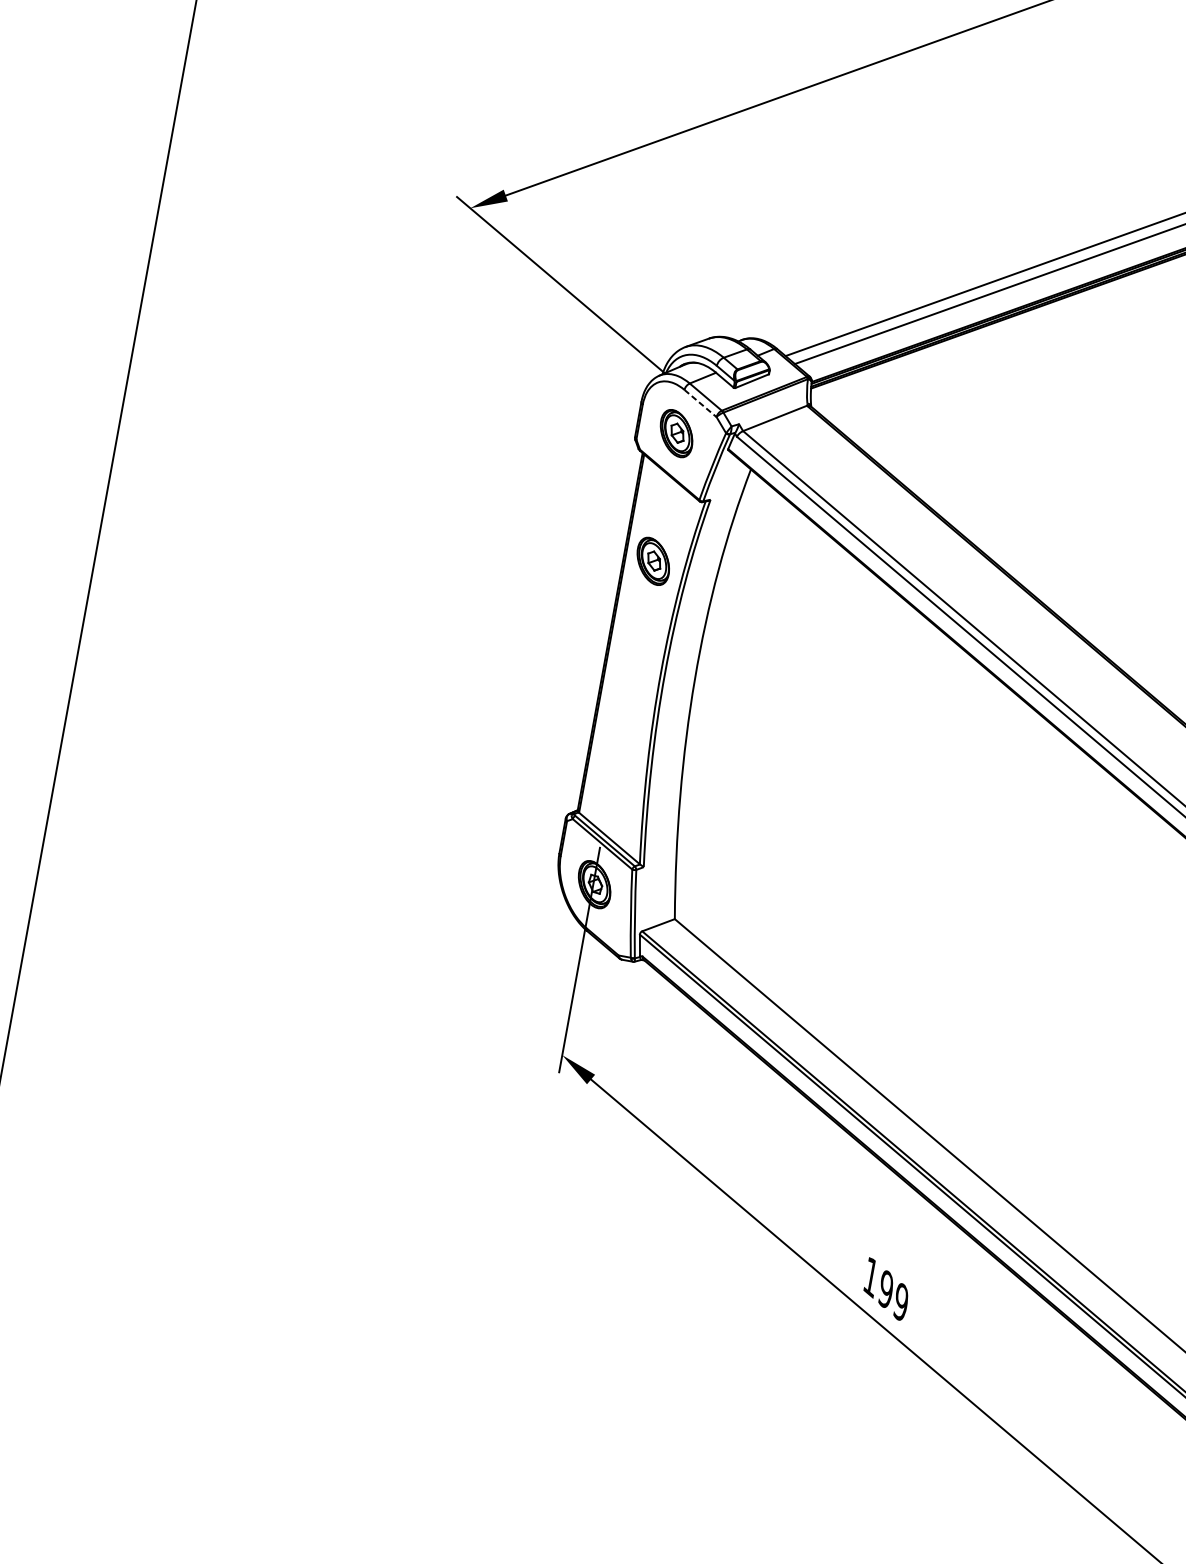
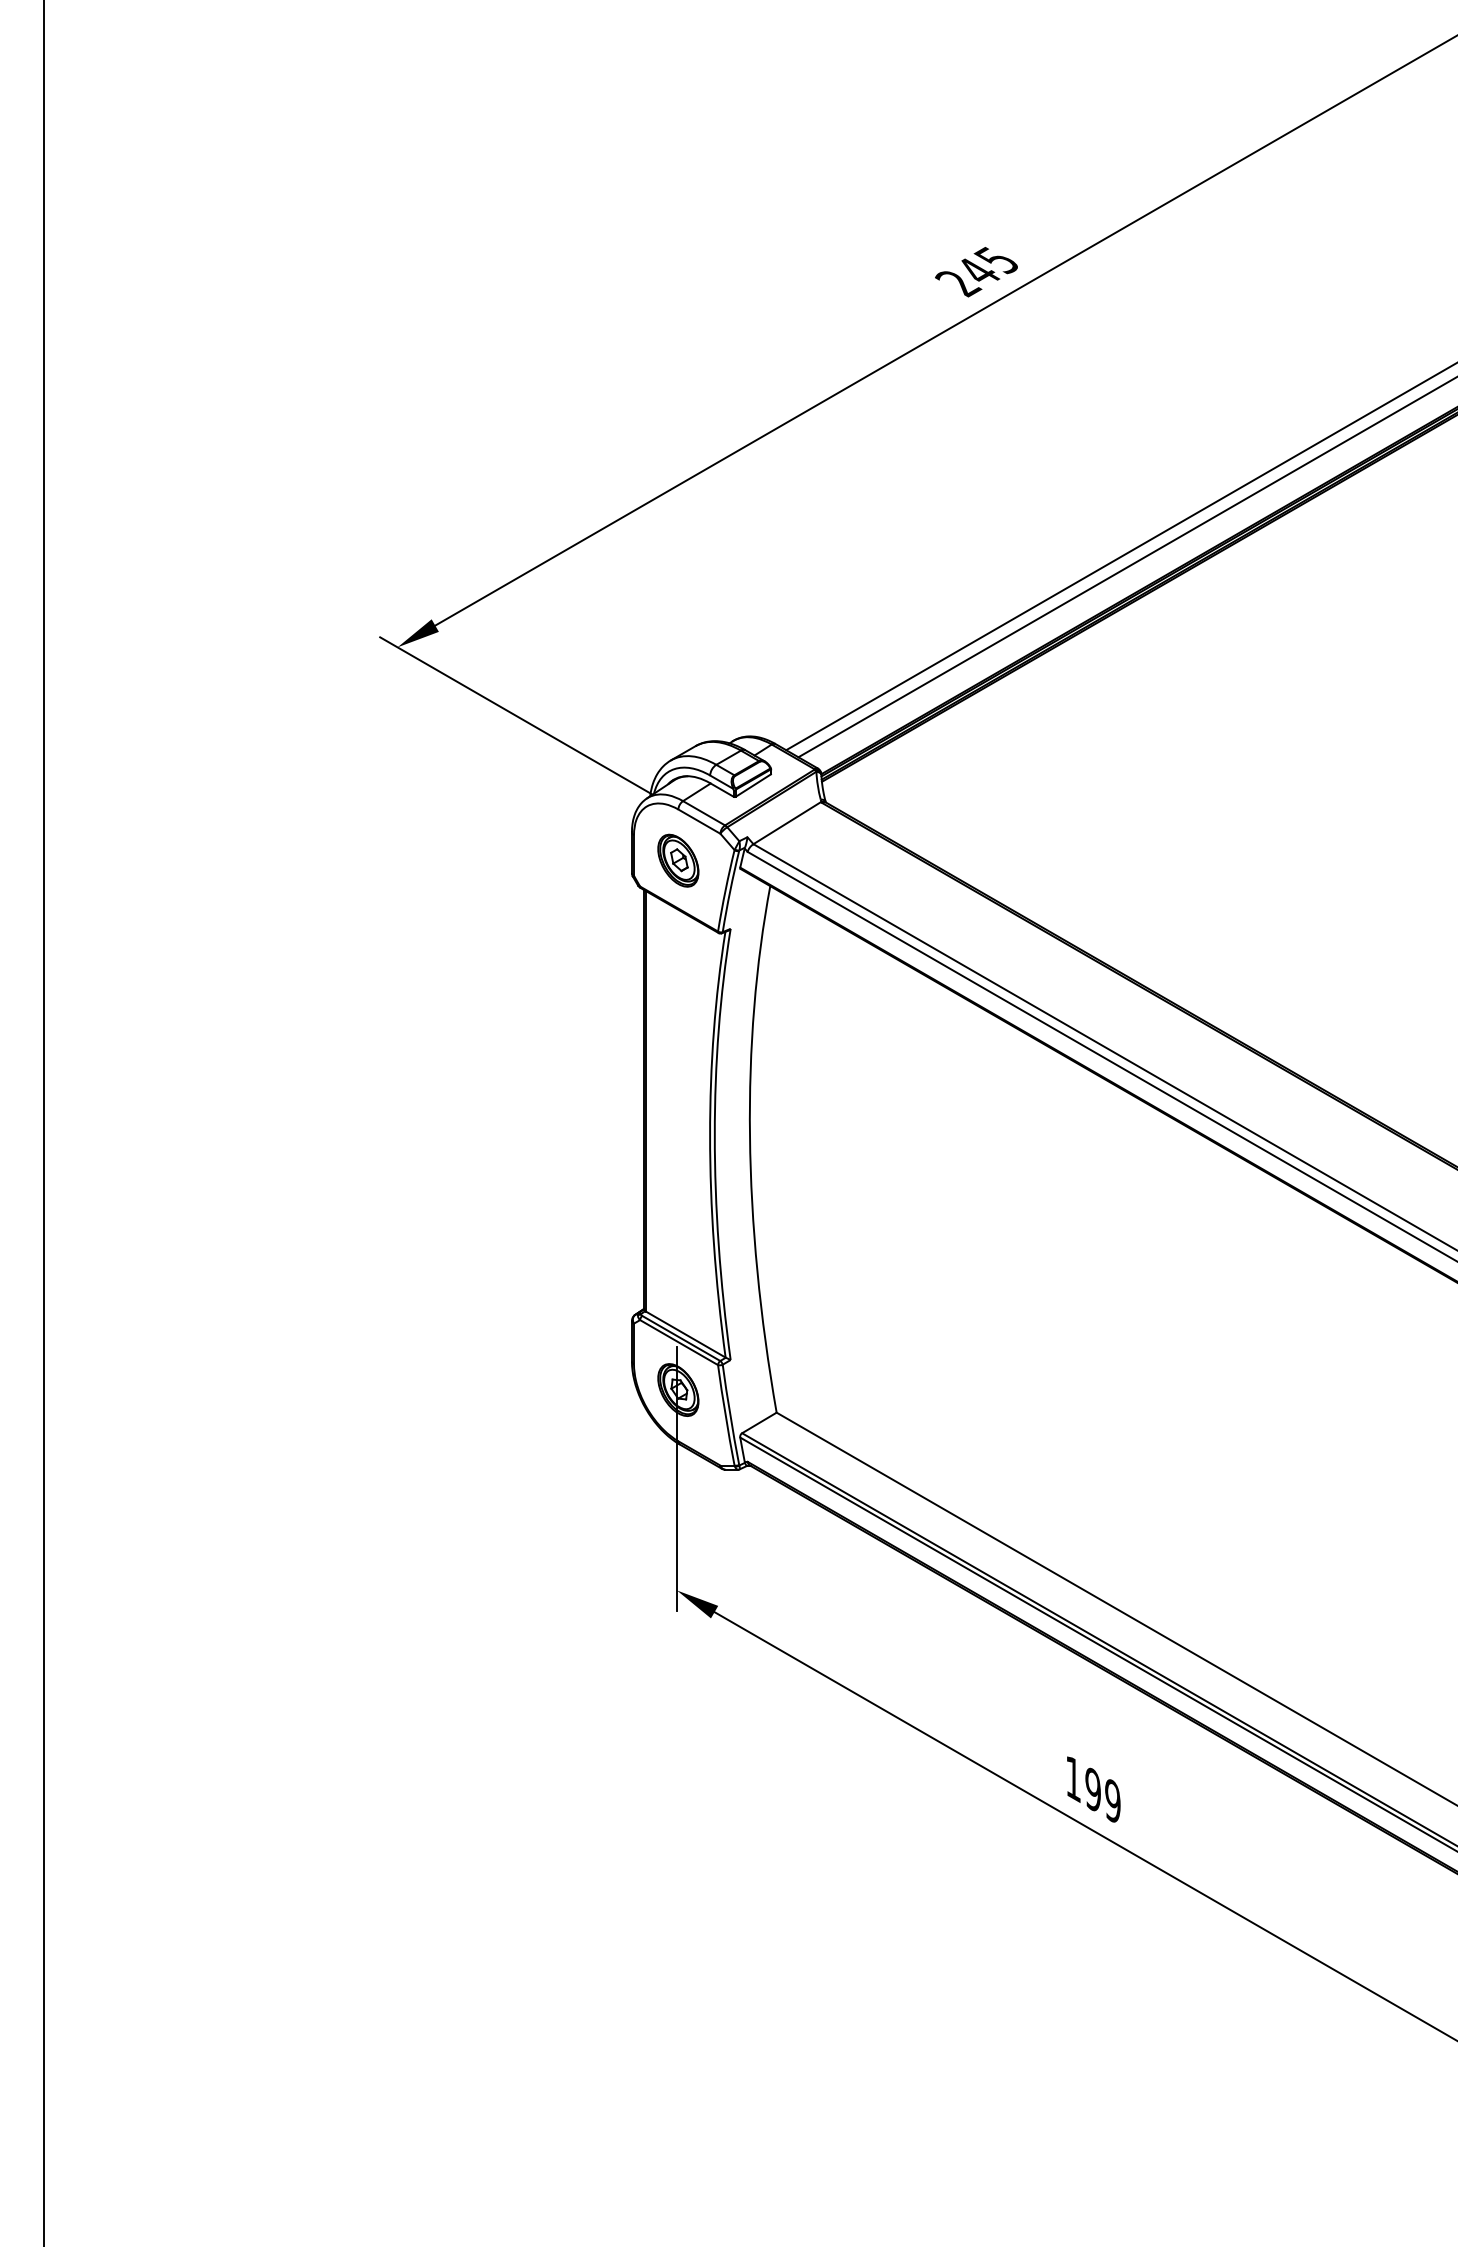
line: (700, 403) -> (699, 821), dashed -> solid
part: (653, 561) -> (678, 1010), removed

